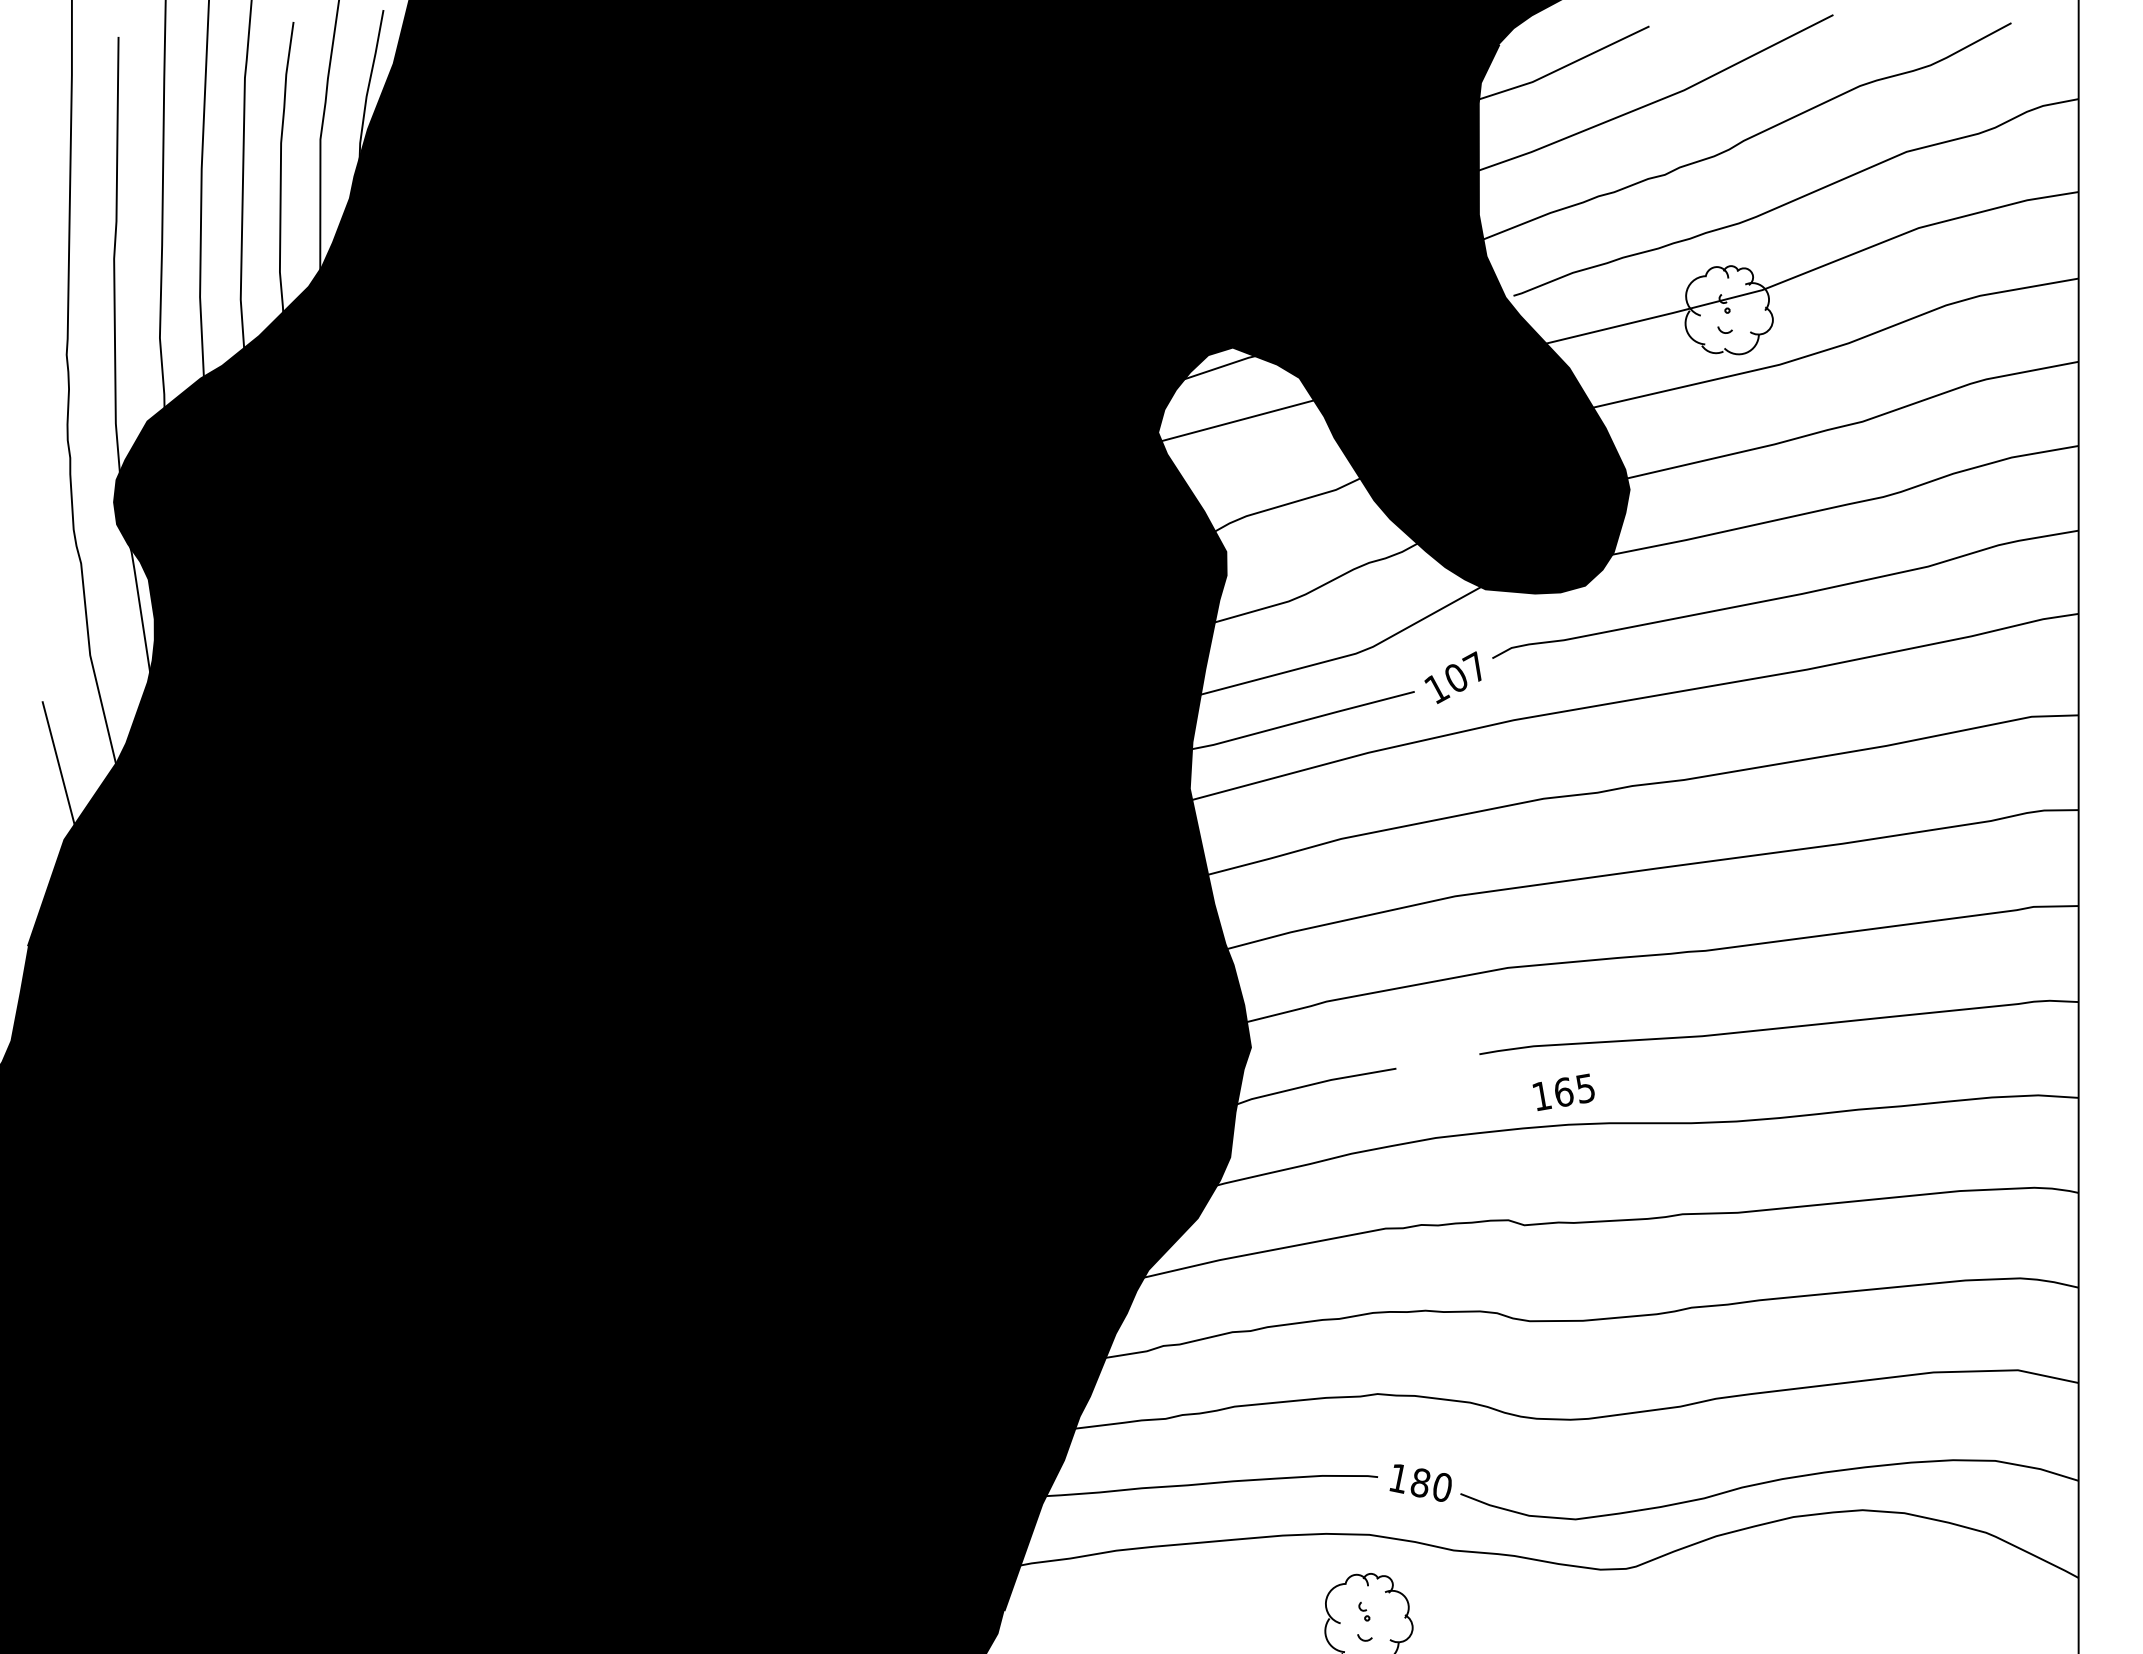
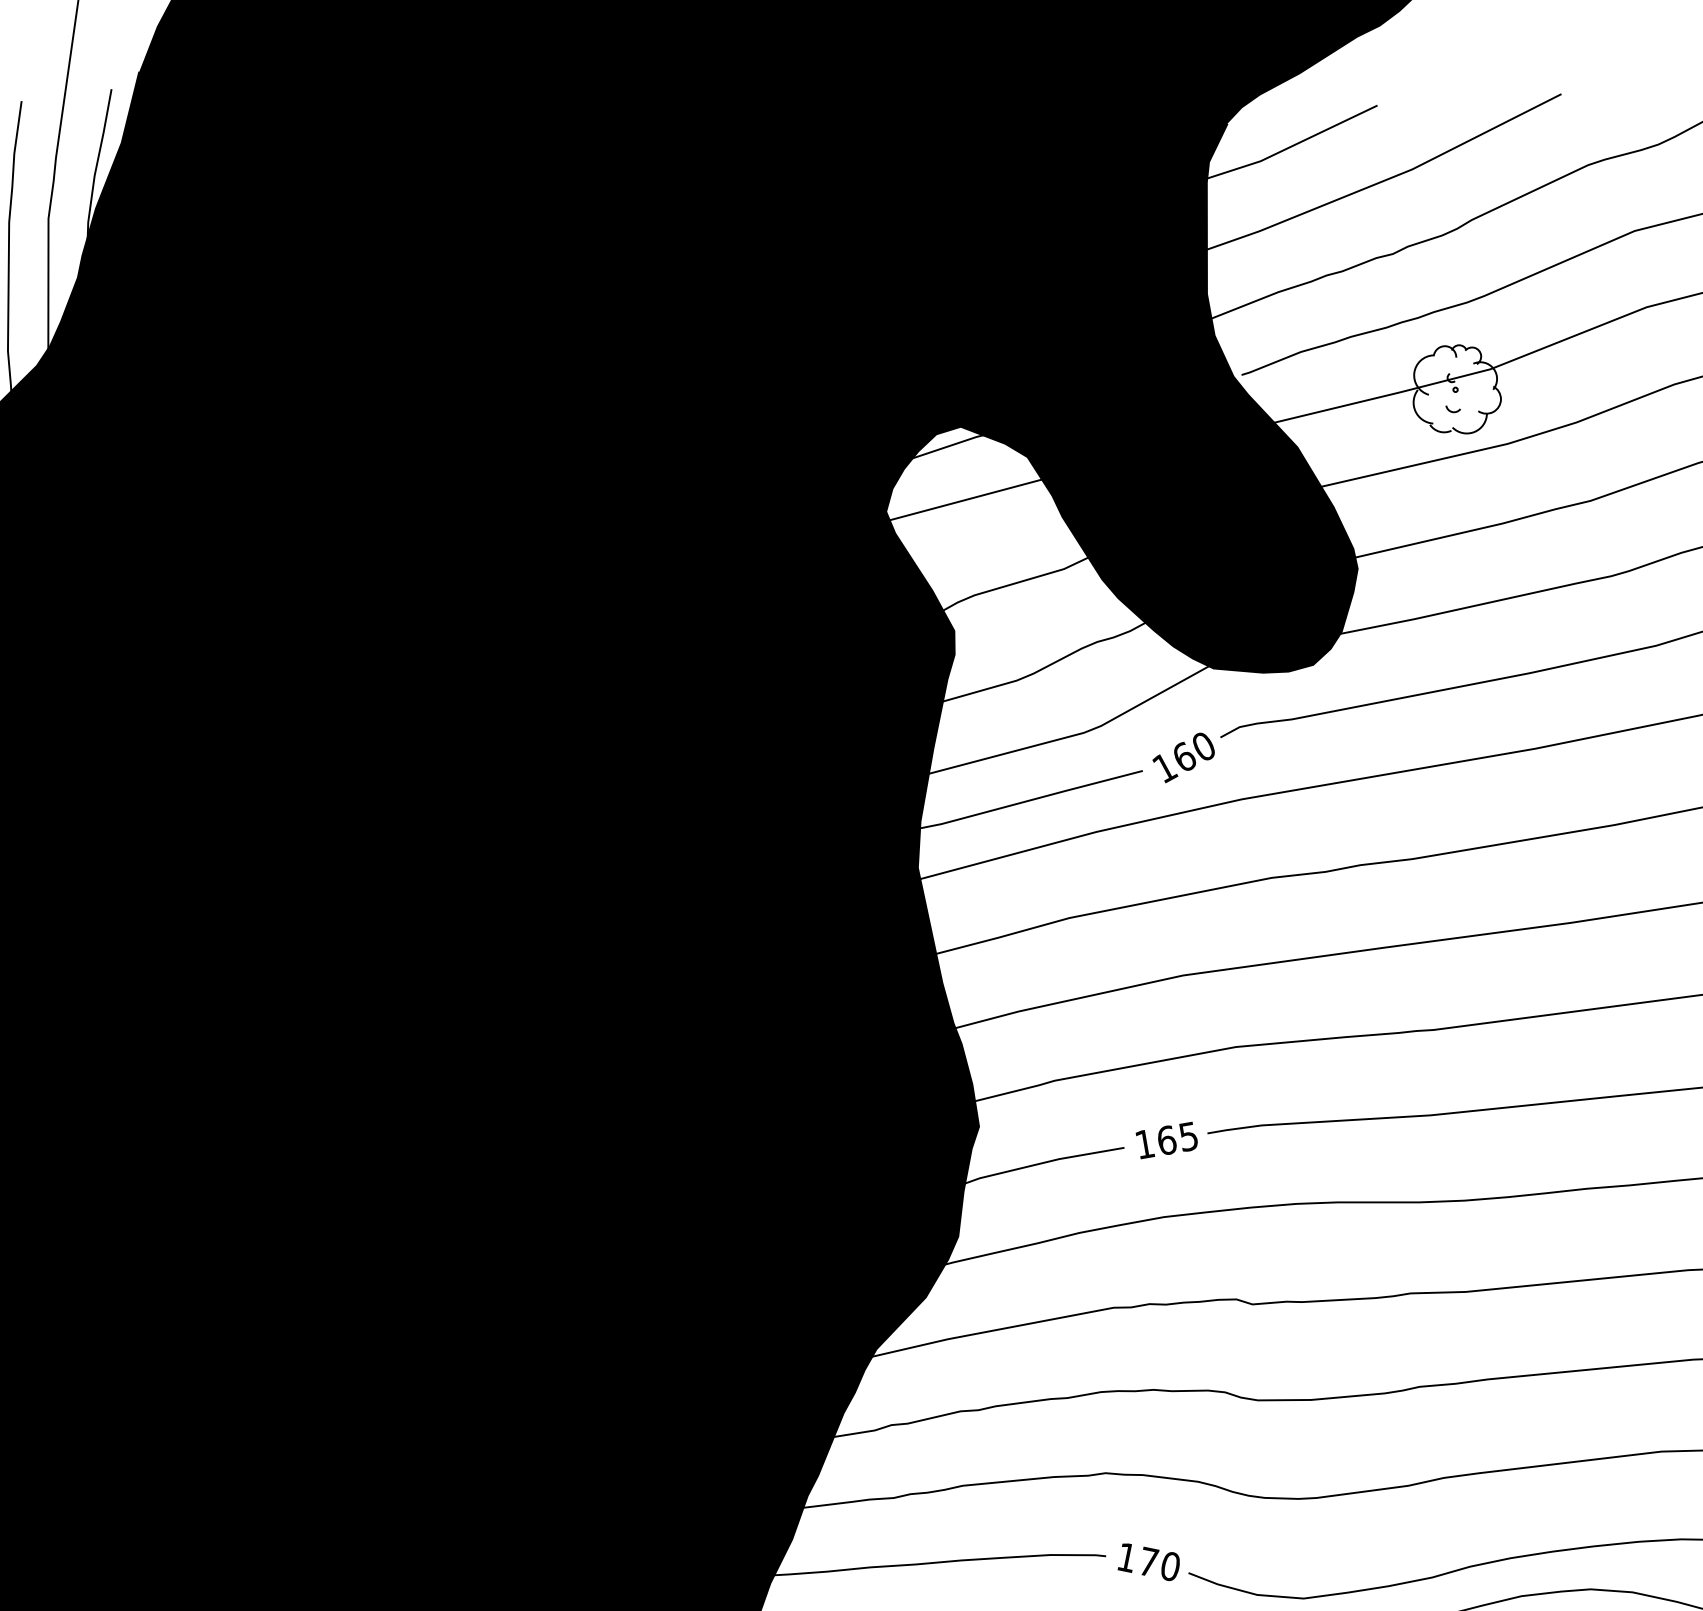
text: (1465, 671) -> (1193, 750), 107 -> 160
text: (1563, 1091) -> (1166, 1139), moved
text: (1420, 1482) -> (1148, 1561), 180 -> 170

